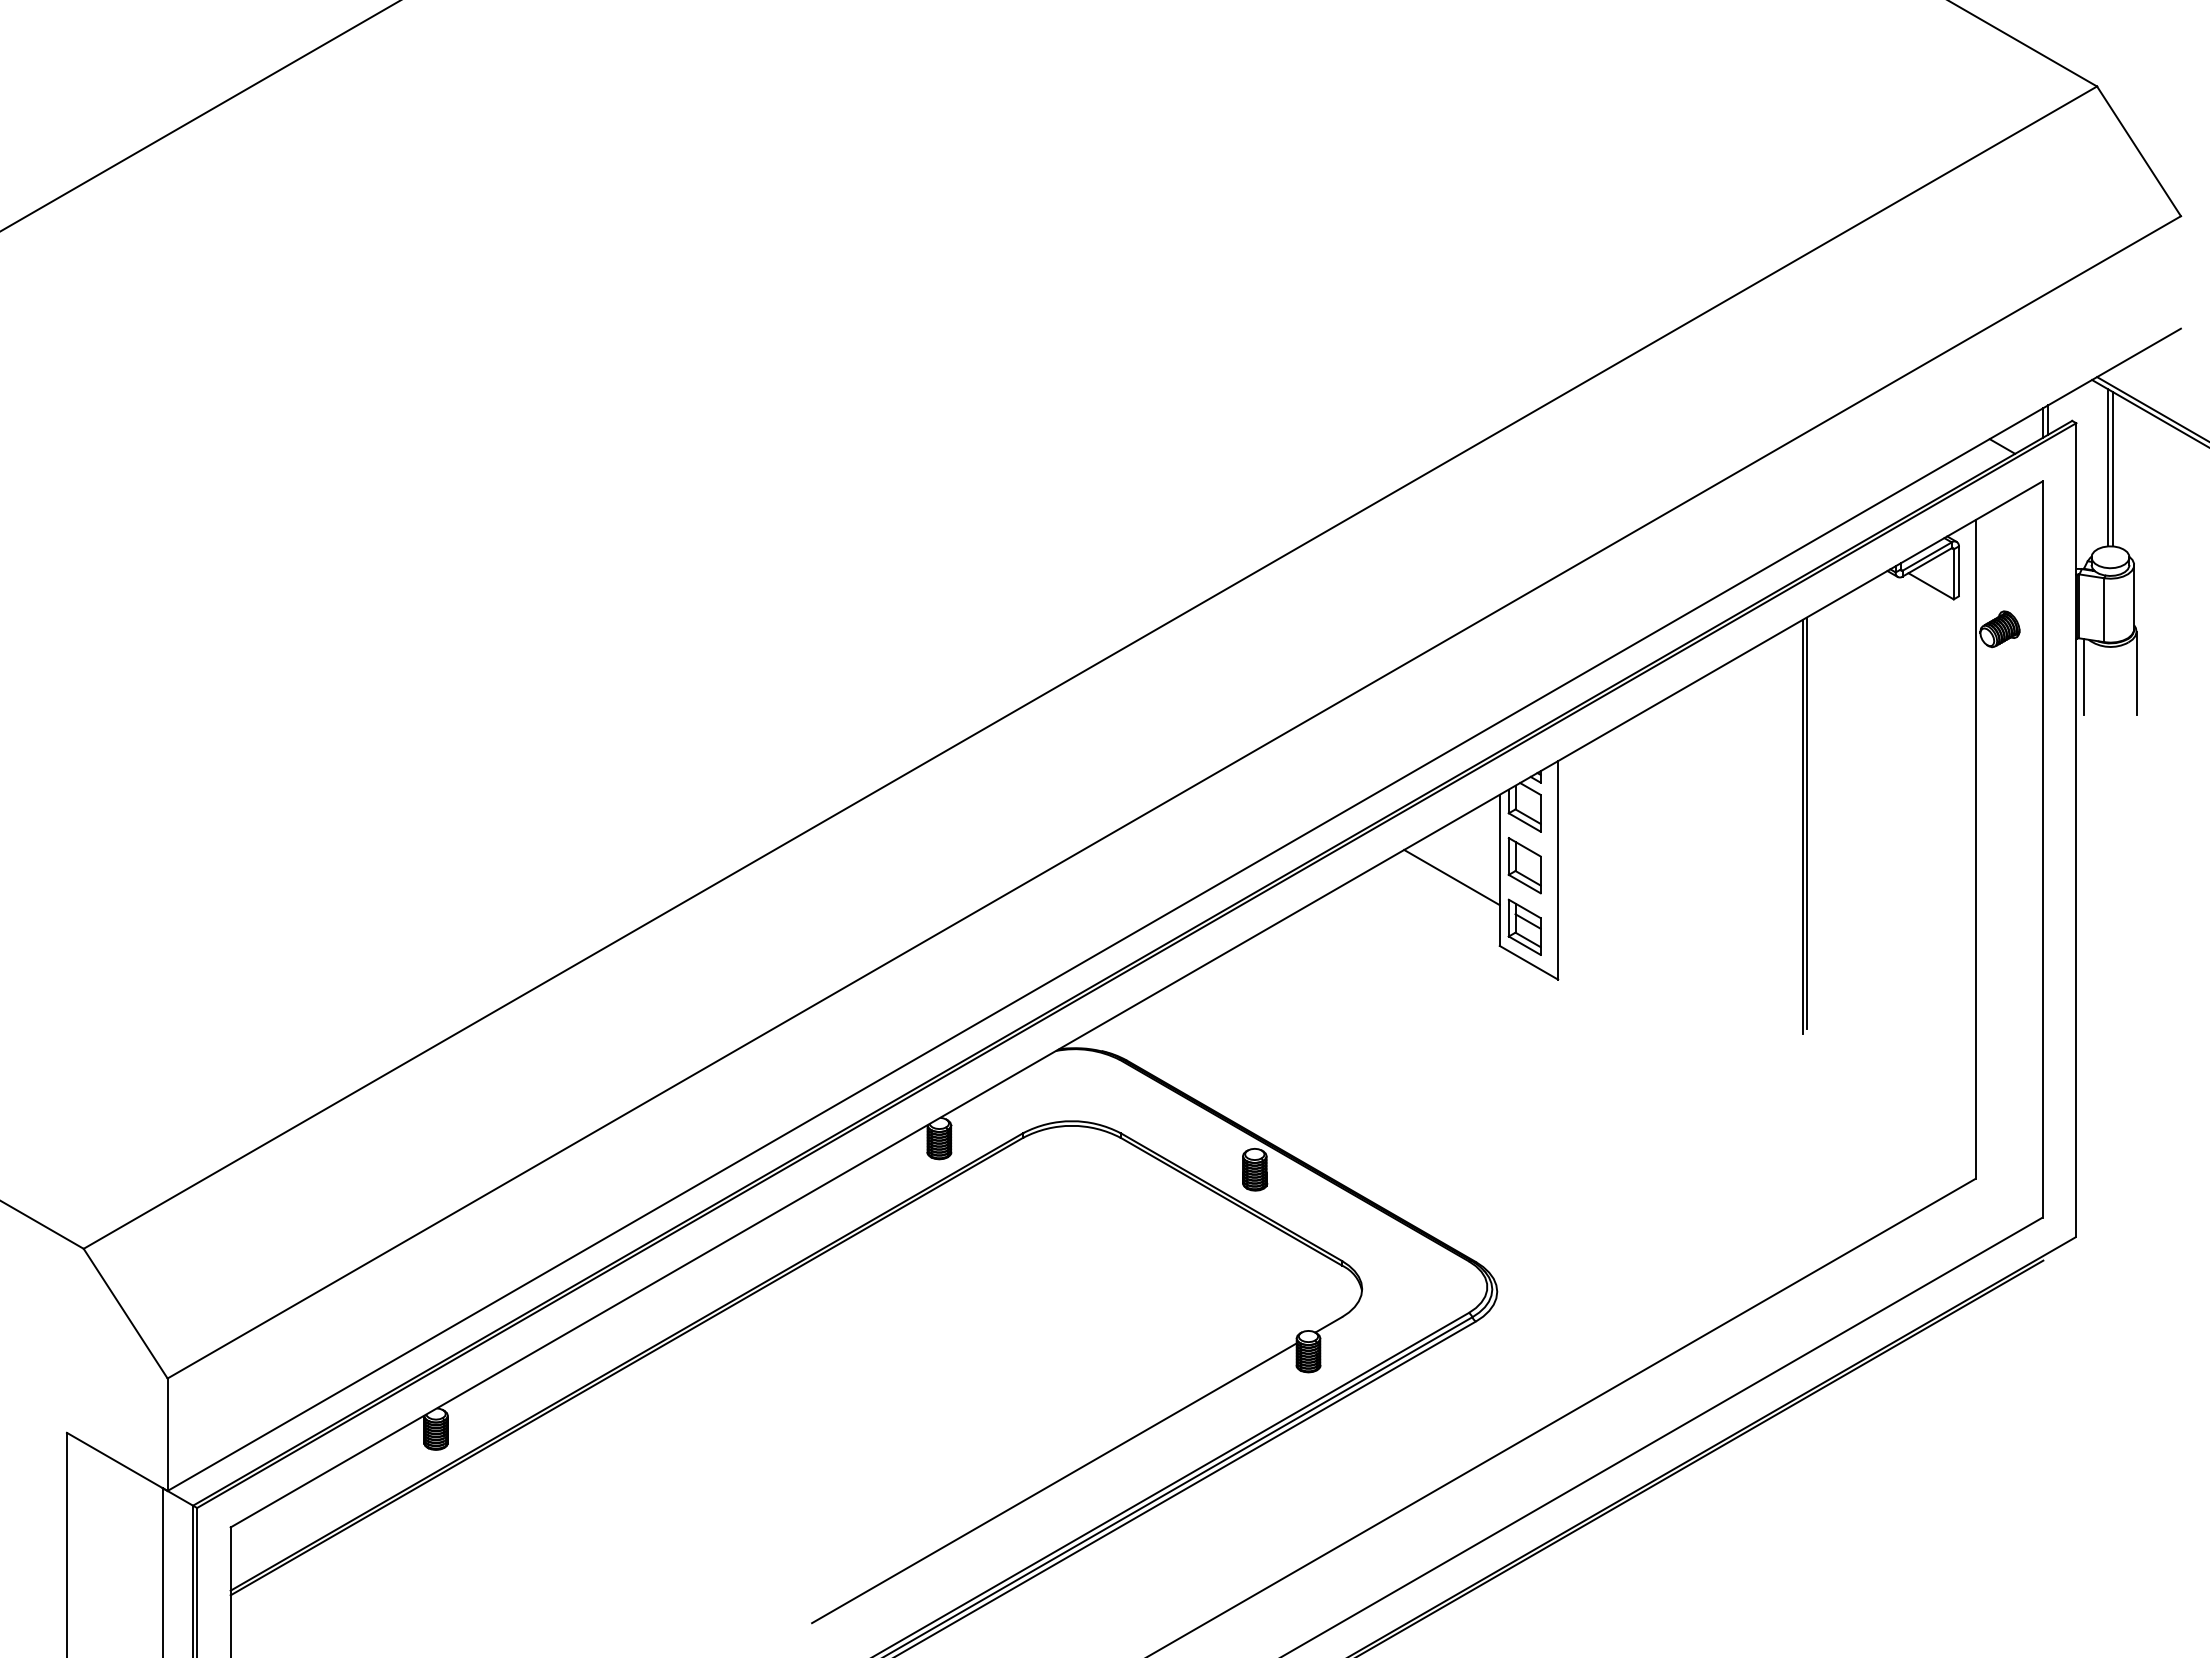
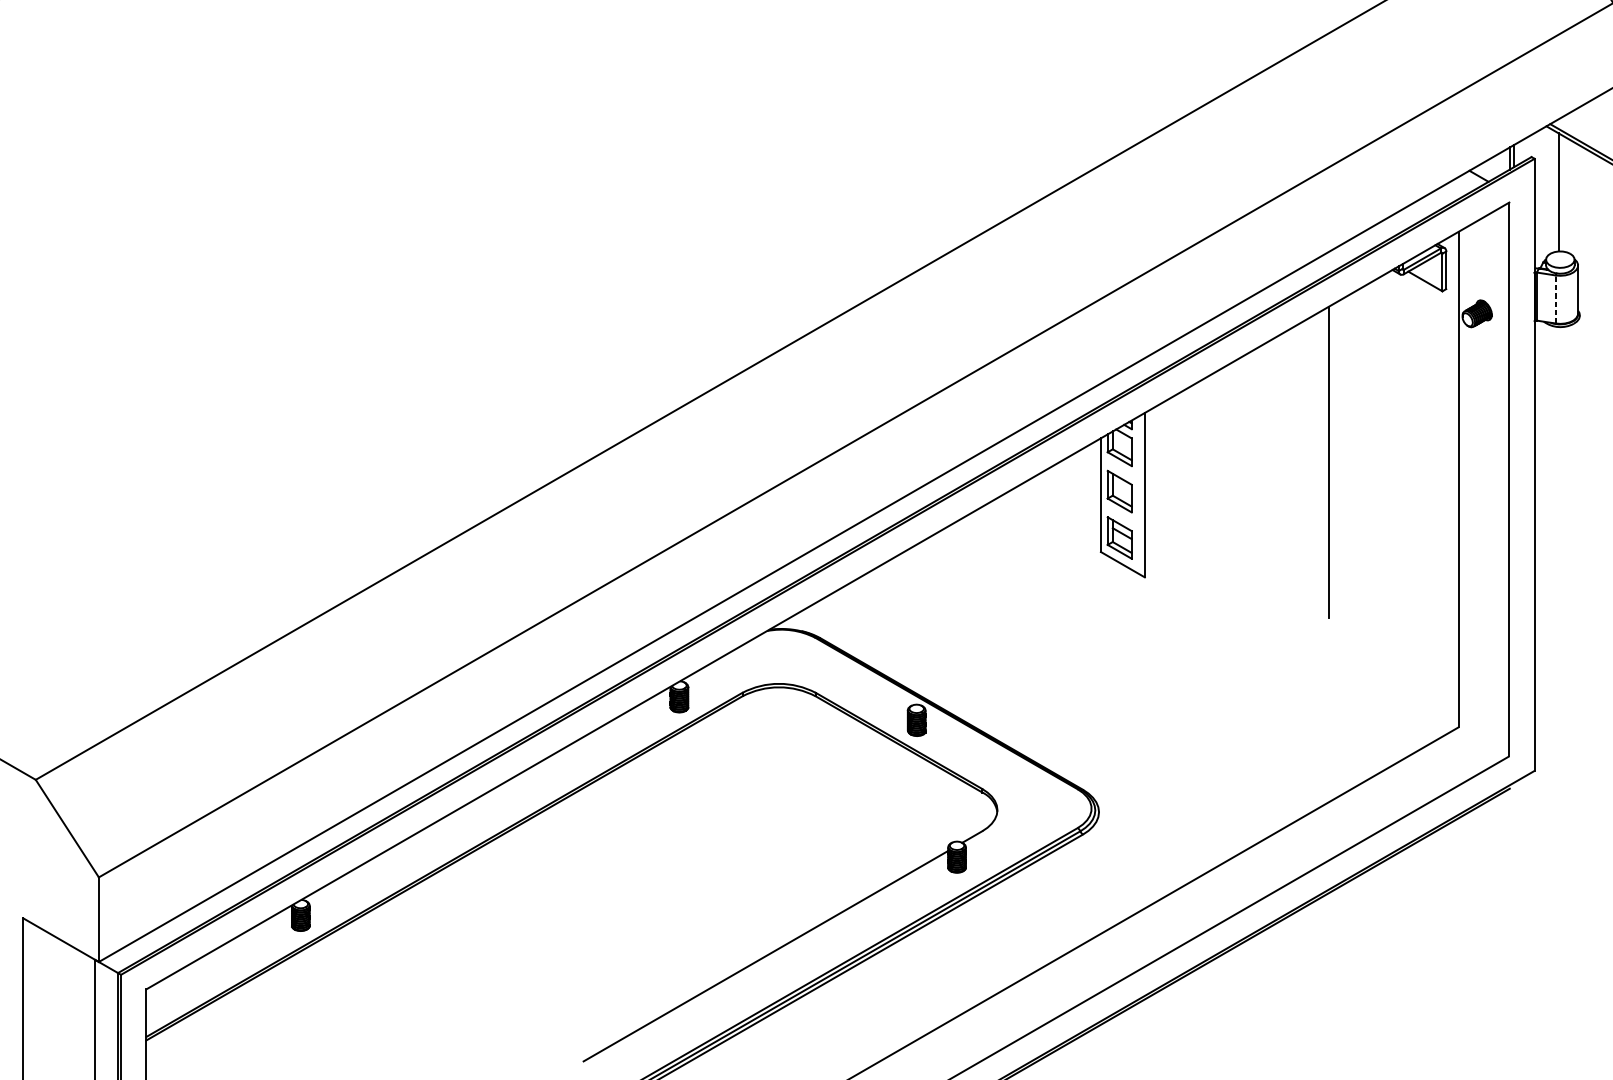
line: (2112, 468) -> (1561, 192), removed
line: (2104, 610) -> (1555, 299), solid -> dashed
line: (2136, 673) -> (1579, 347), removed
line: (2084, 677) -> (1540, 350), removed
line: (1806, 823) -> (1331, 459), removed
line: (1451, 877) -> (1064, 500), removed

